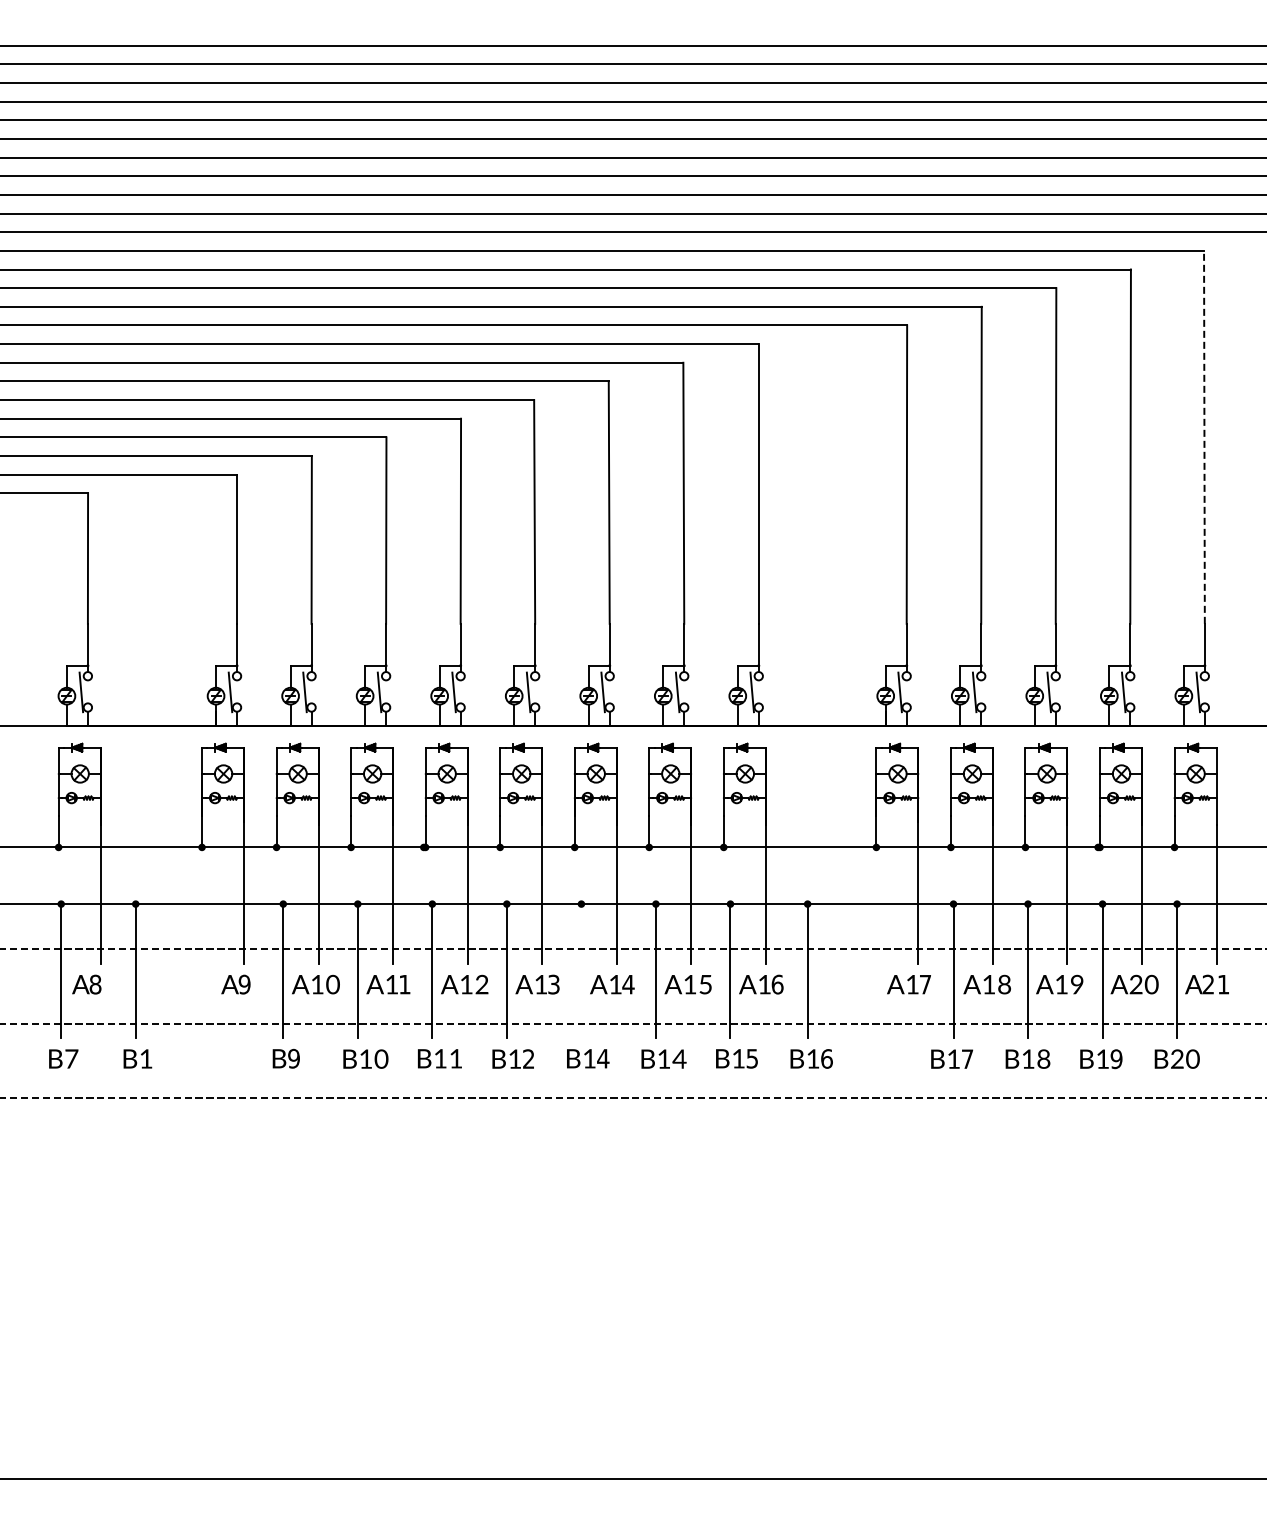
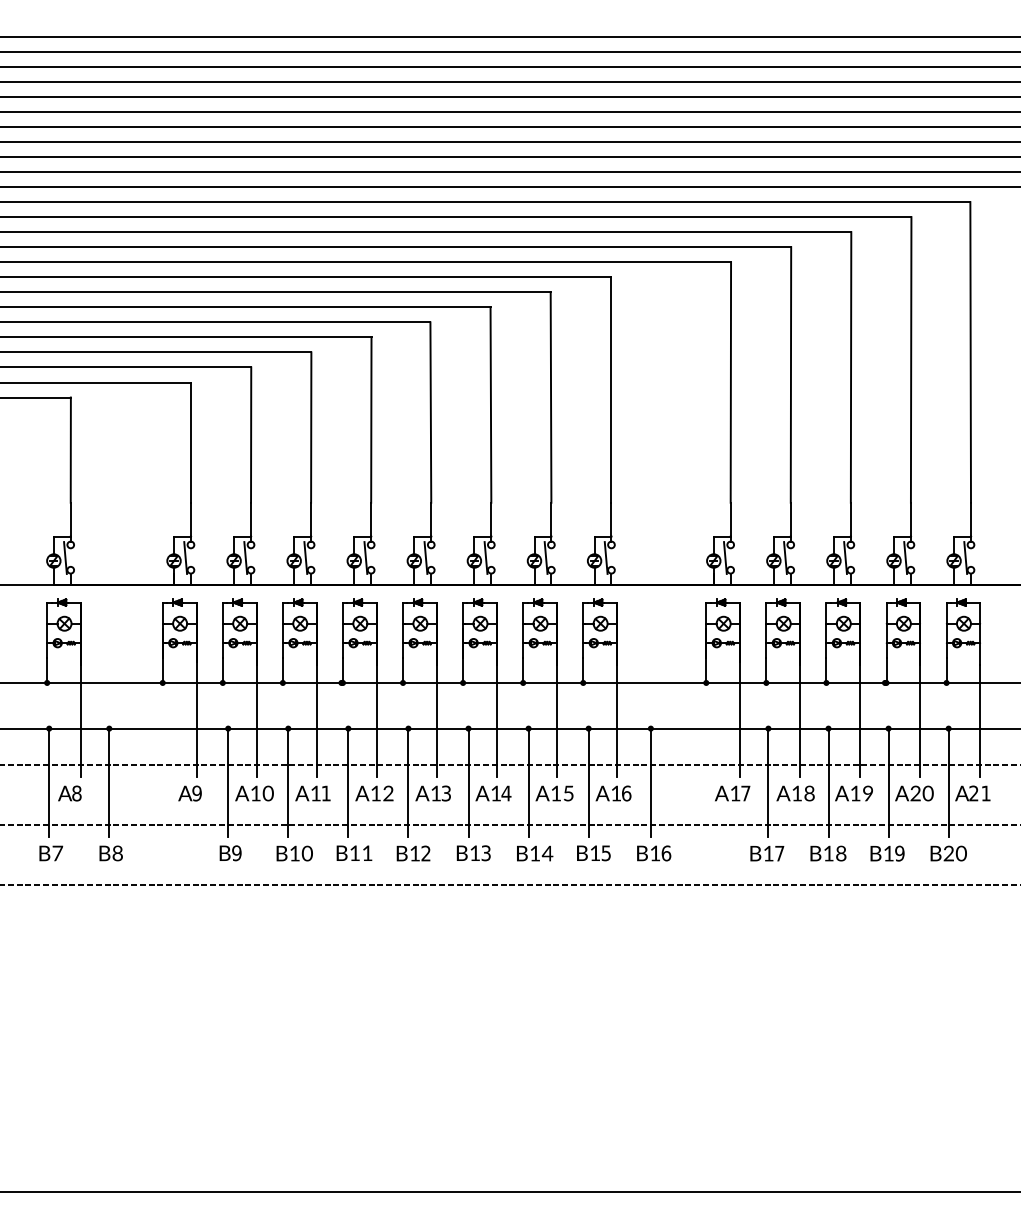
line: (1204, 436) -> (970, 351), dashed -> solid
line: (581, 971) -> (468, 782), added
text: (145, 1058) -> (117, 853), B1 -> B8
text: (603, 1058) -> (486, 853), 4 -> 3

